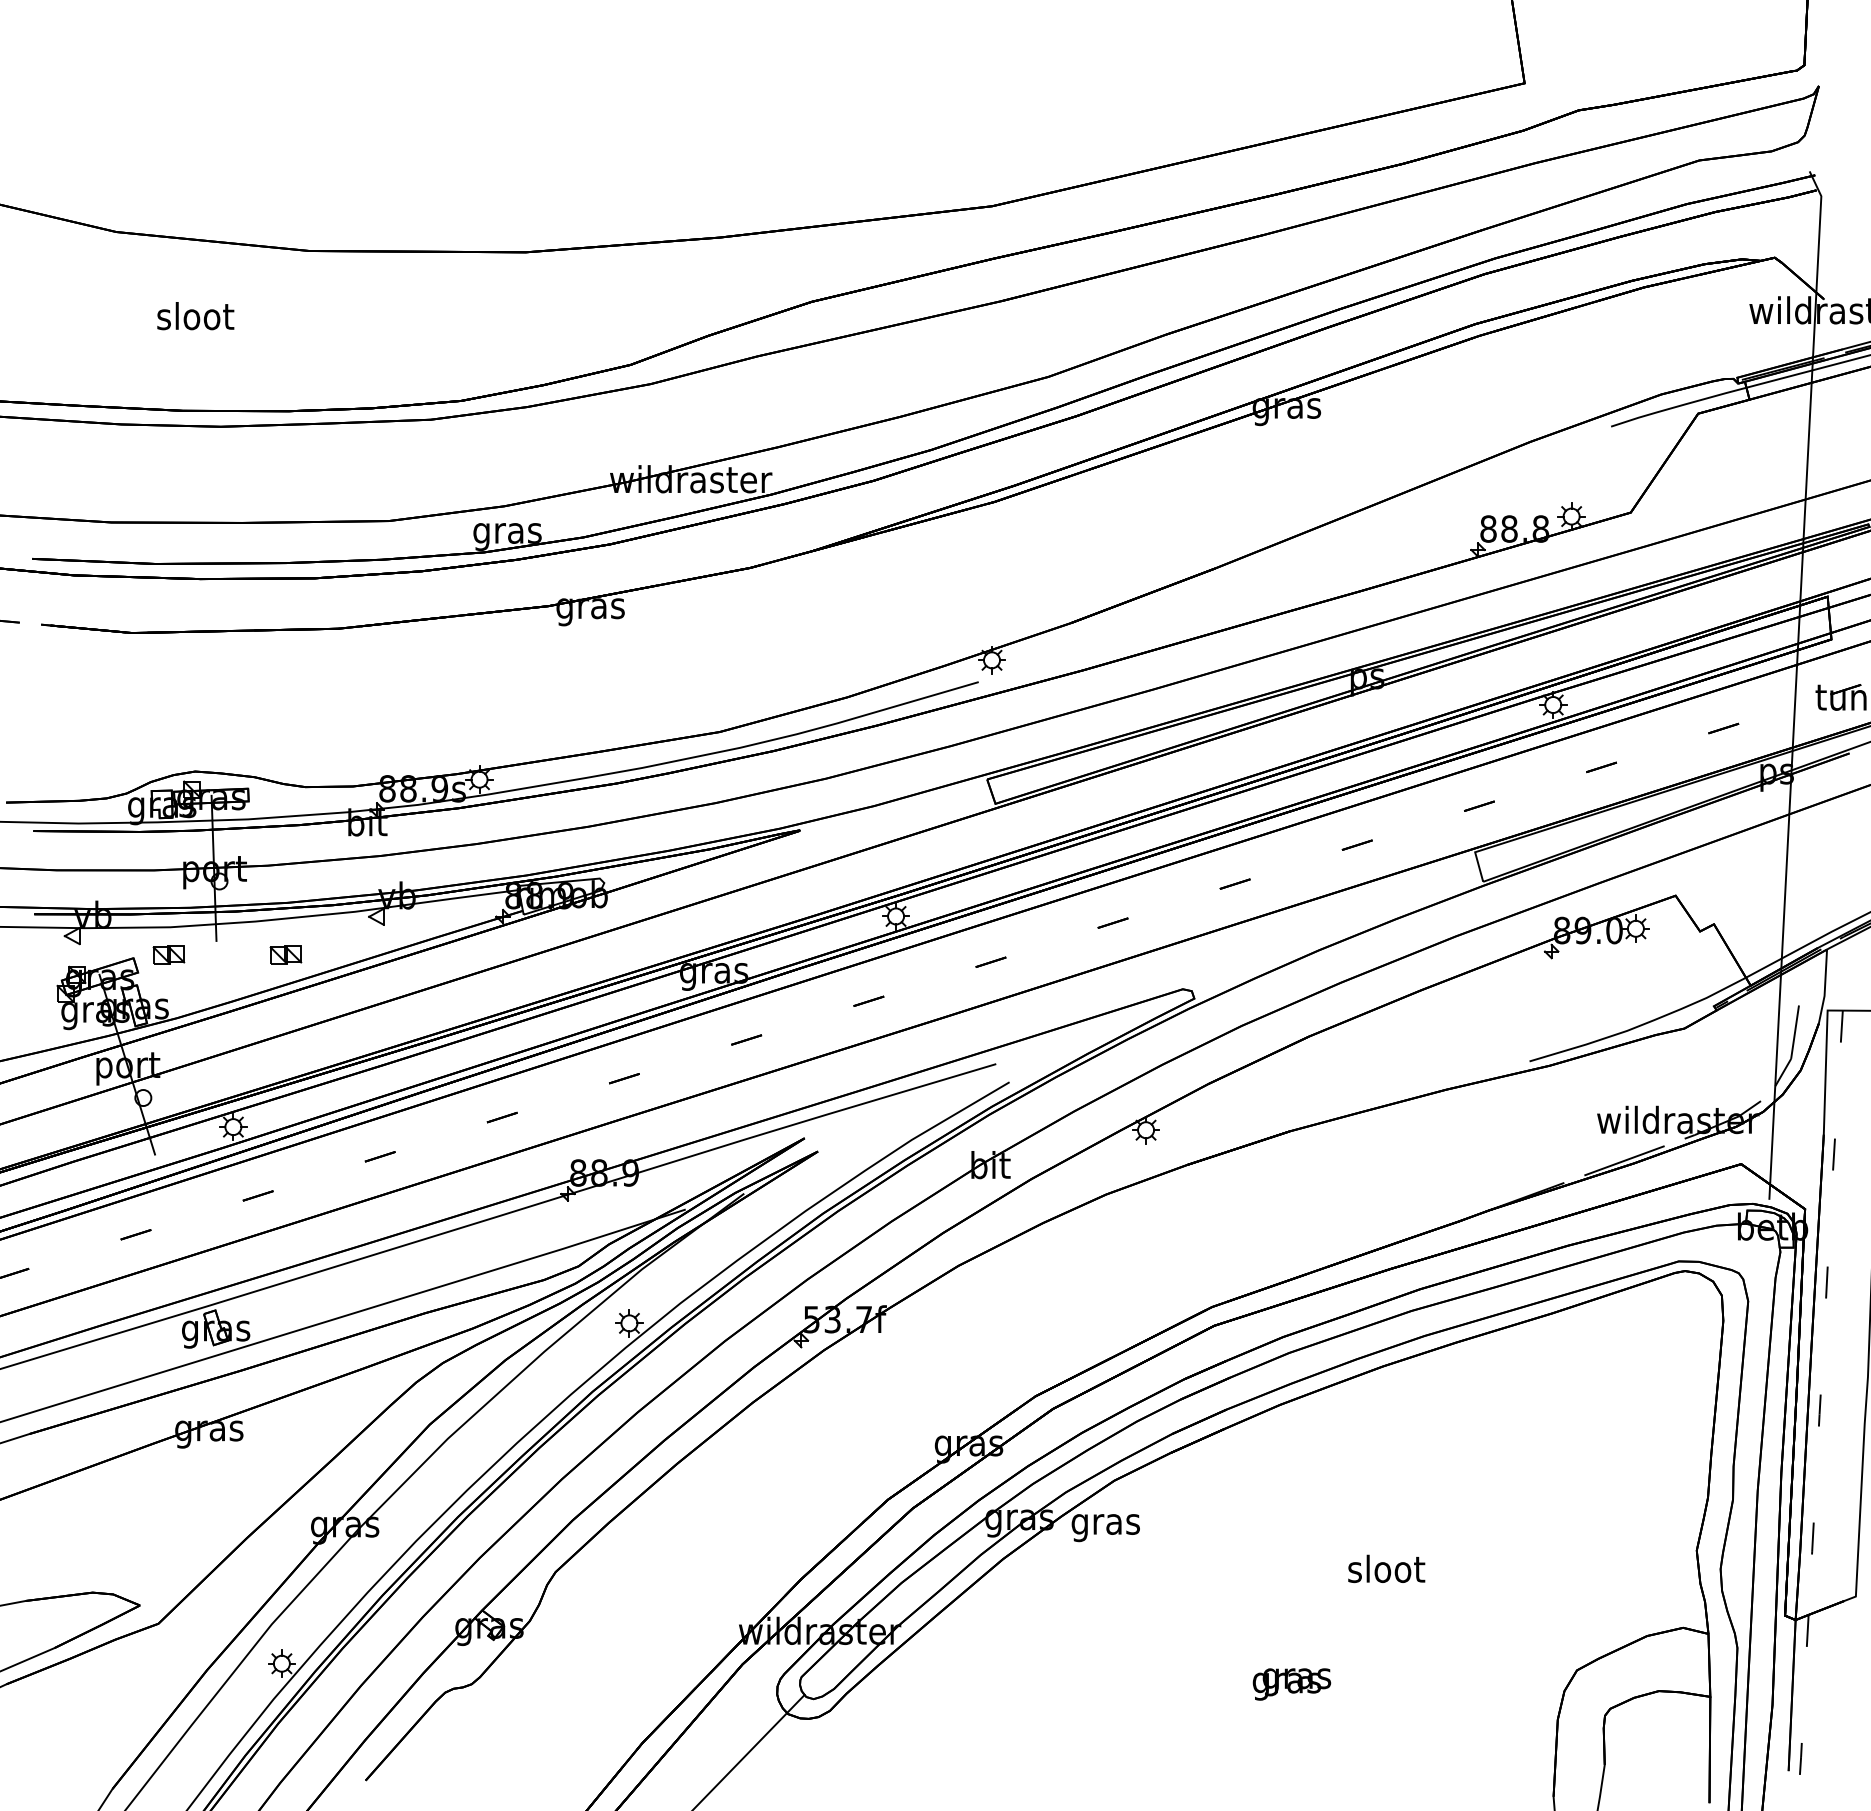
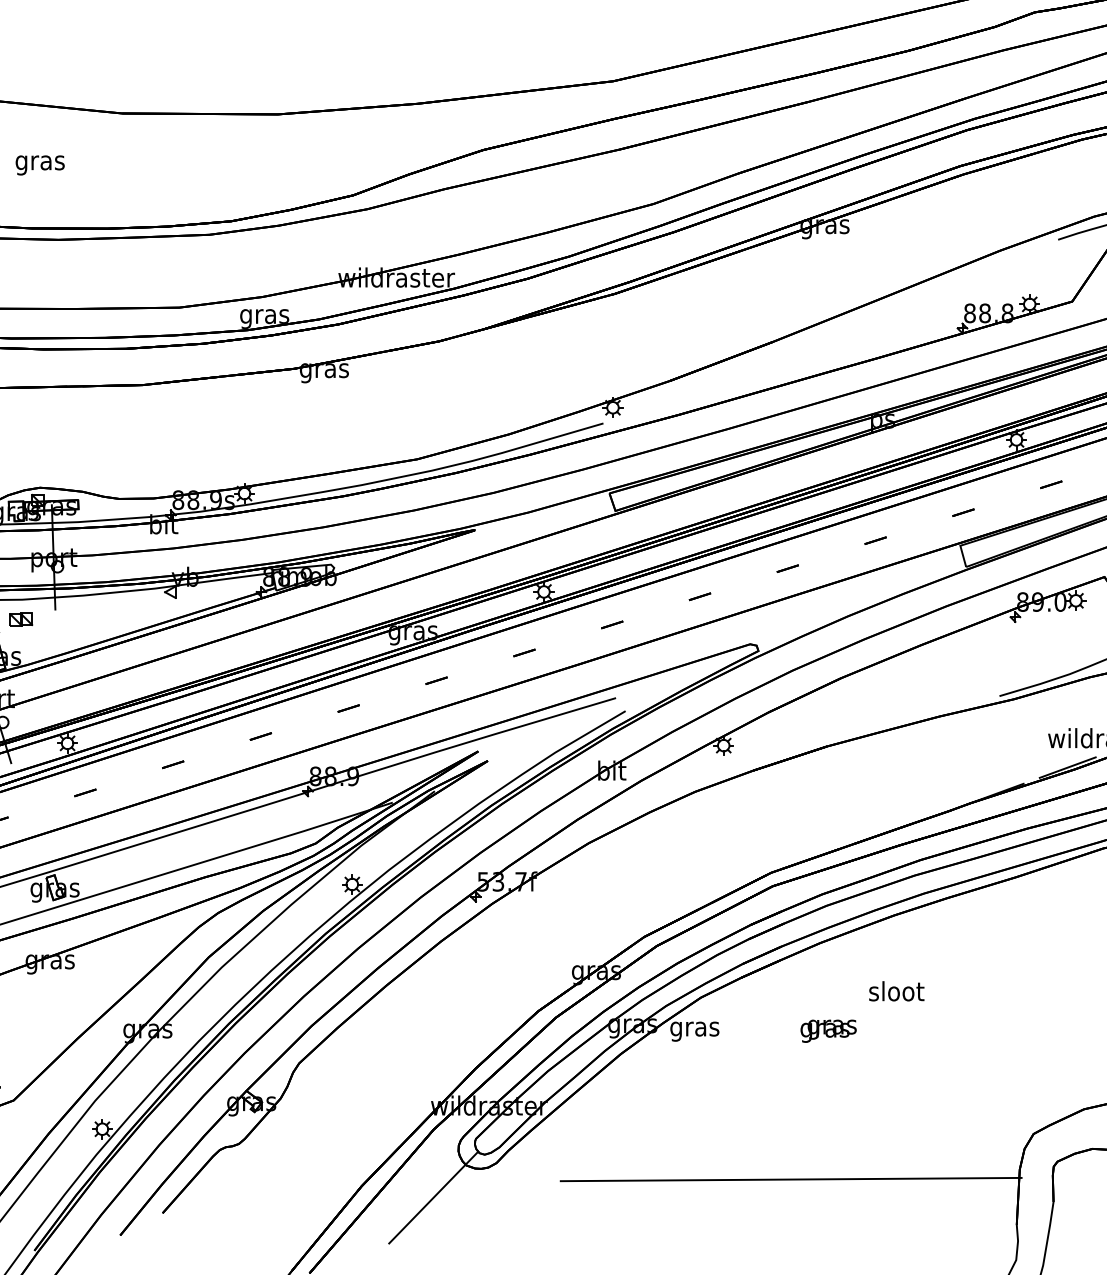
text: (195, 319) -> (40, 162), sloot -> gras
part: (285, 954) -> (105, 619), removed
text: (1386, 1568) -> (896, 991), moved
text: (1291, 1684) -> (828, 1031), moved
line: (1239, 1733) -> (790, 1179), added

